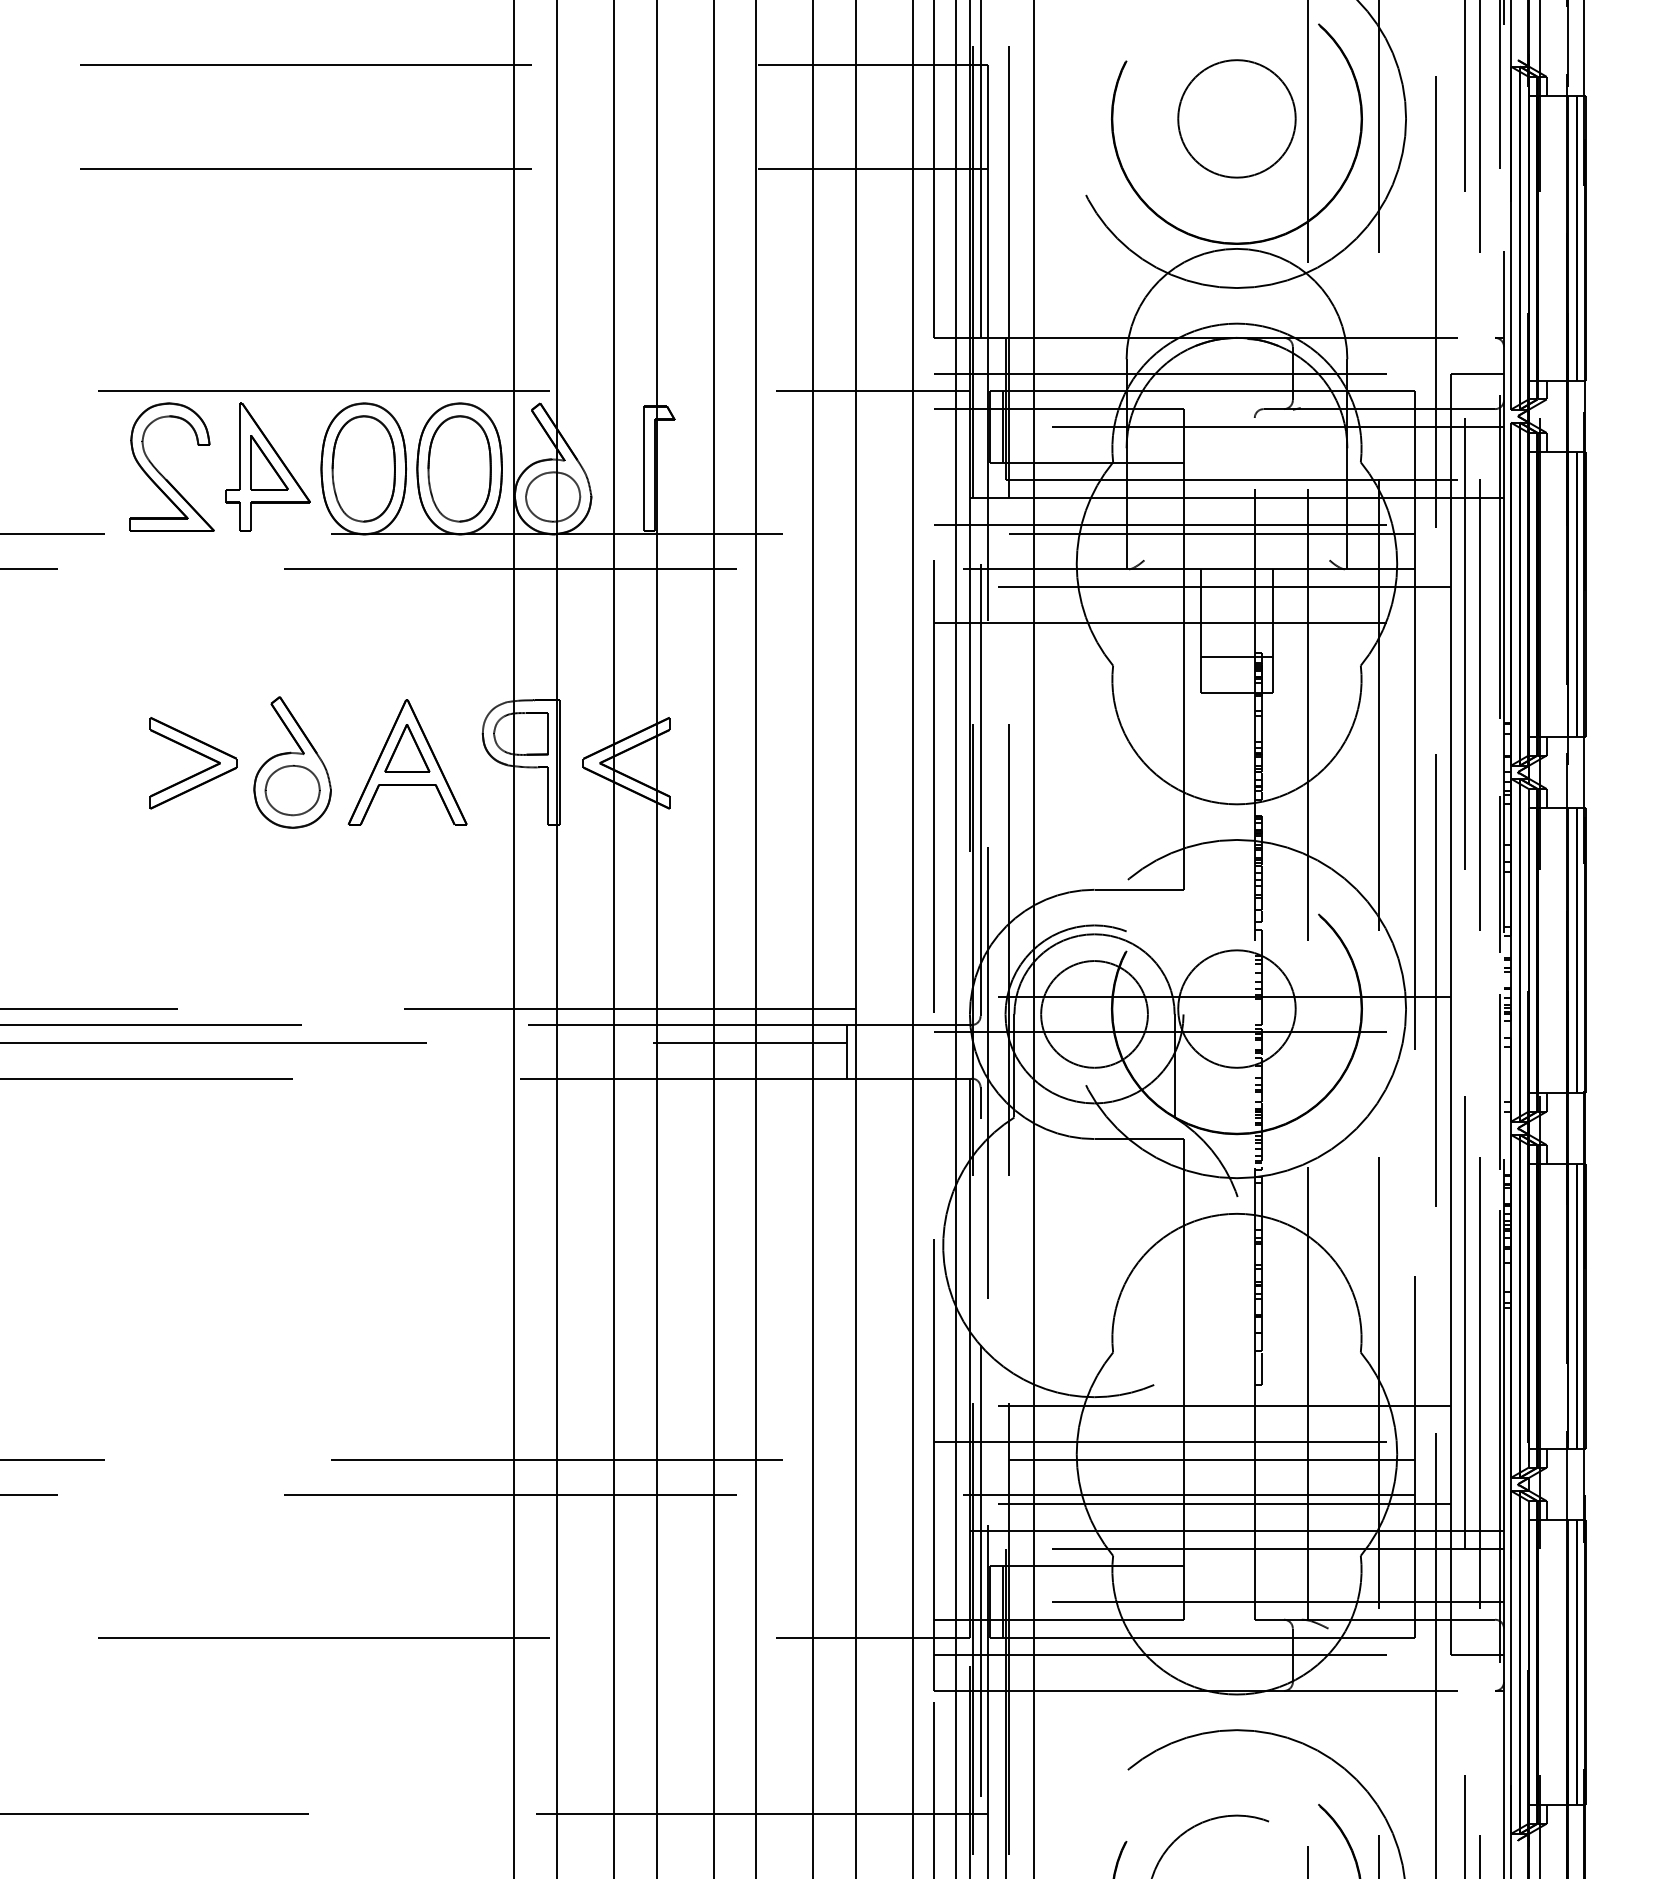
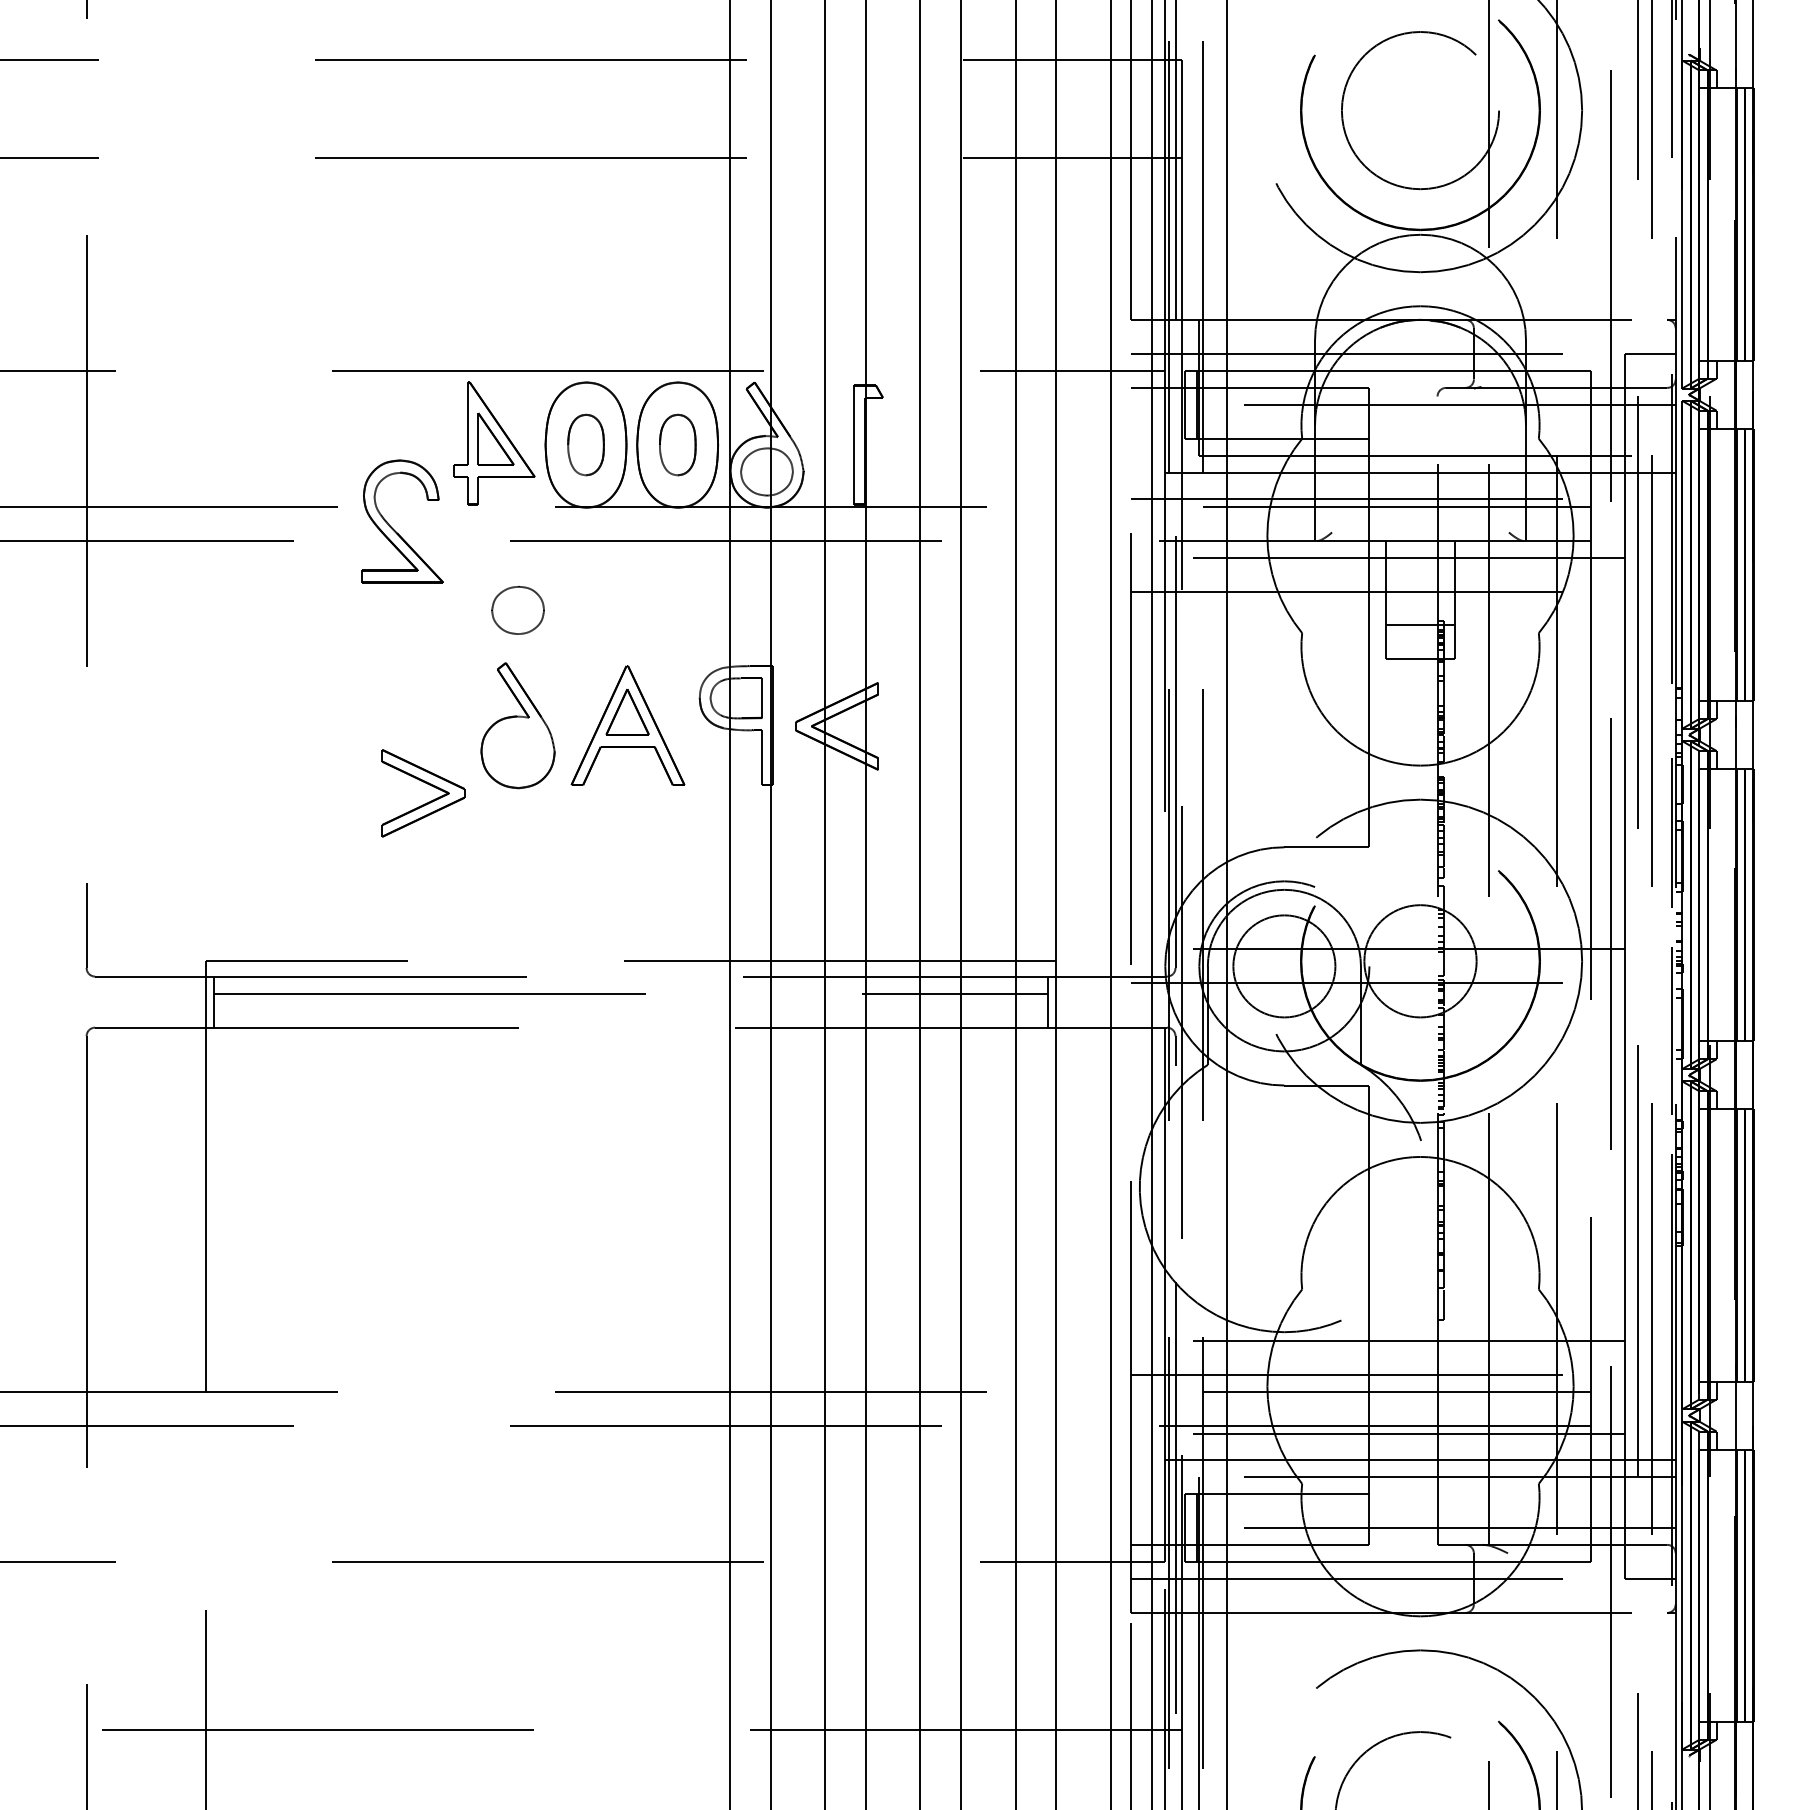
circle: (1236, 118) -> (1420, 110), size x1.4
part: (363, 468) -> (585, 444), size x0.6
part: (459, 468) -> (677, 444), size x0.6
part: (163, 475) -> (394, 529), moved
part: (198, 771) -> (428, 801), moved
part: (292, 790) -> (517, 610), moved

